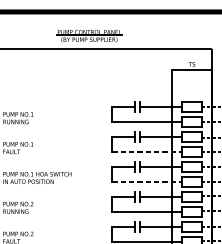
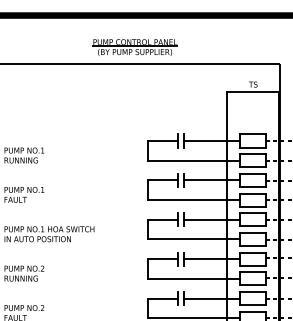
part: (88, 36) -> (134, 47), moved
line: (147, 152) -> (194, 200), dashed -> solid
line: (147, 181) -> (194, 239), dashed -> solid

